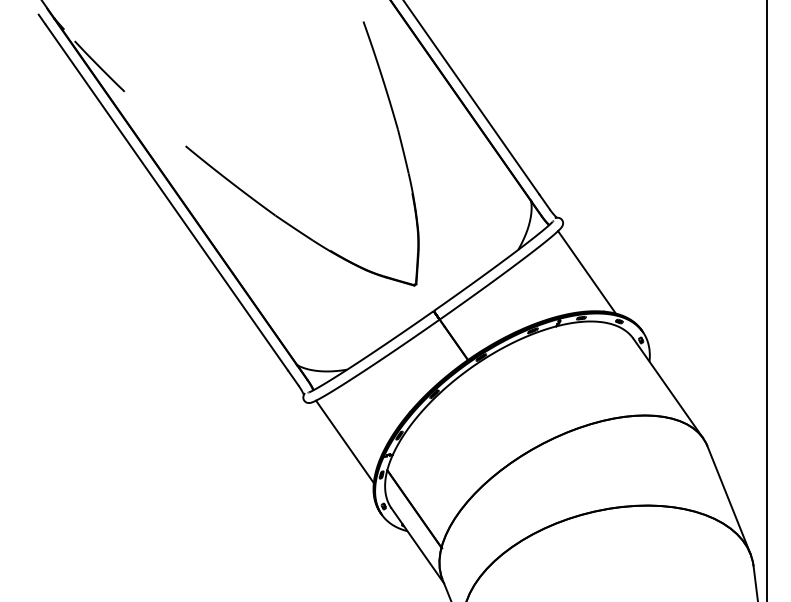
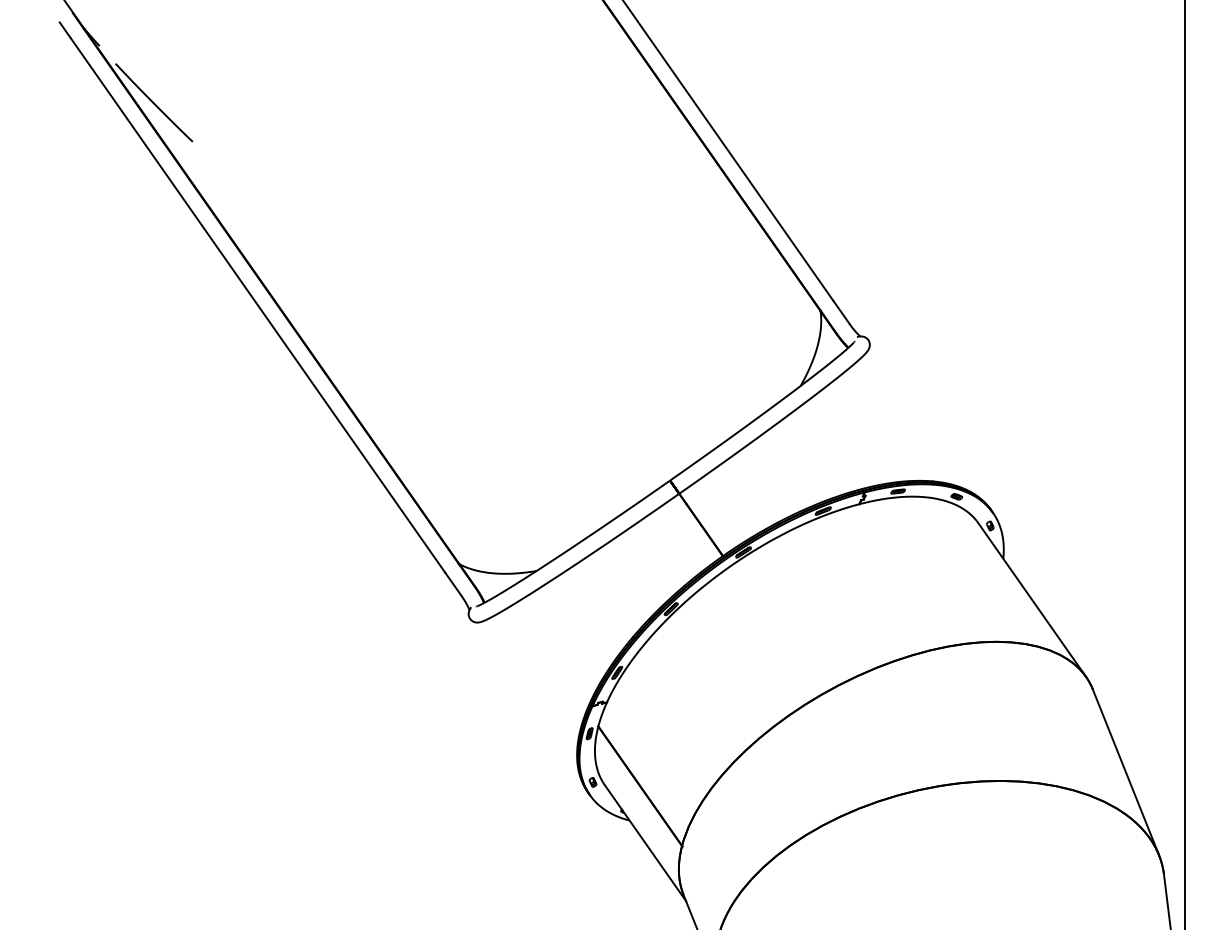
part: (262, 204) -> (405, 315), removed
line: (586, 272) -> (905, 420), removed
line: (344, 441) -> (532, 681), removed

